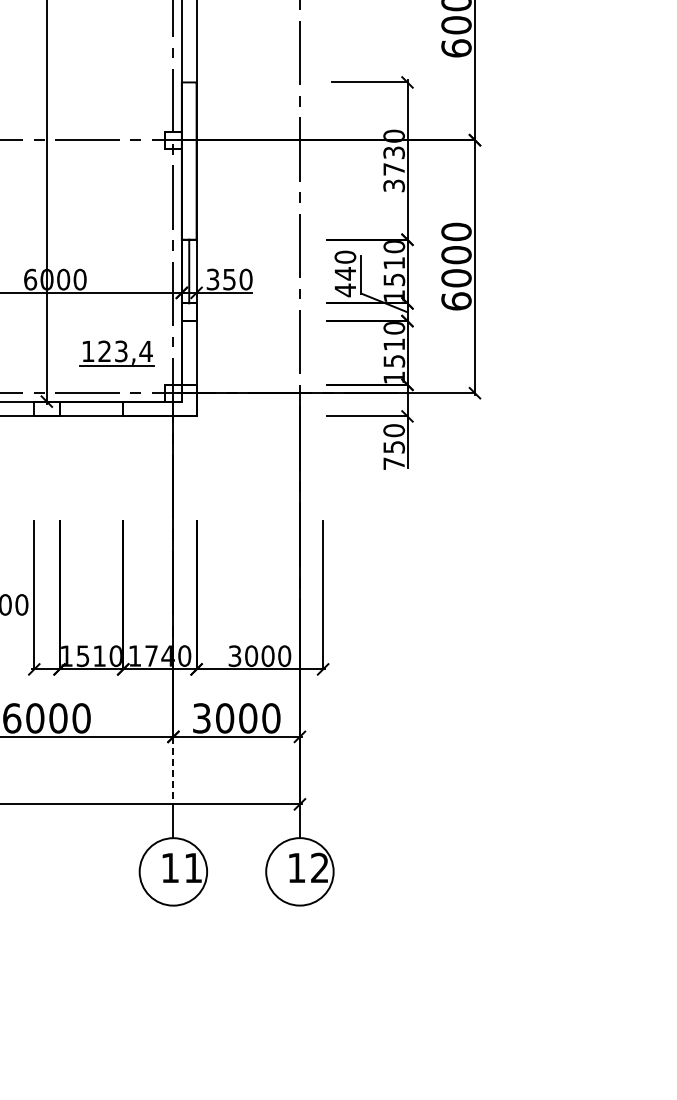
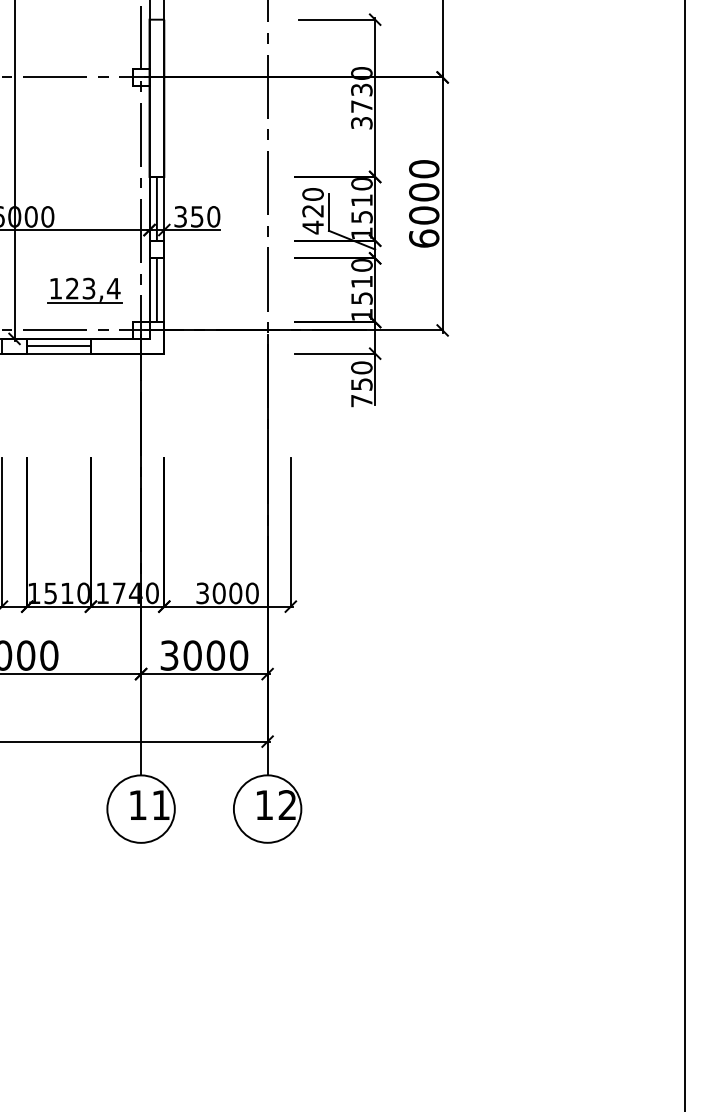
text: (344, 273) -> (312, 210), 440 -> 420
line: (188, 353) -> (156, 290), added
line: (90, 409) -> (58, 346), added
line: (173, 770) -> (141, 707), dashed -> solid

